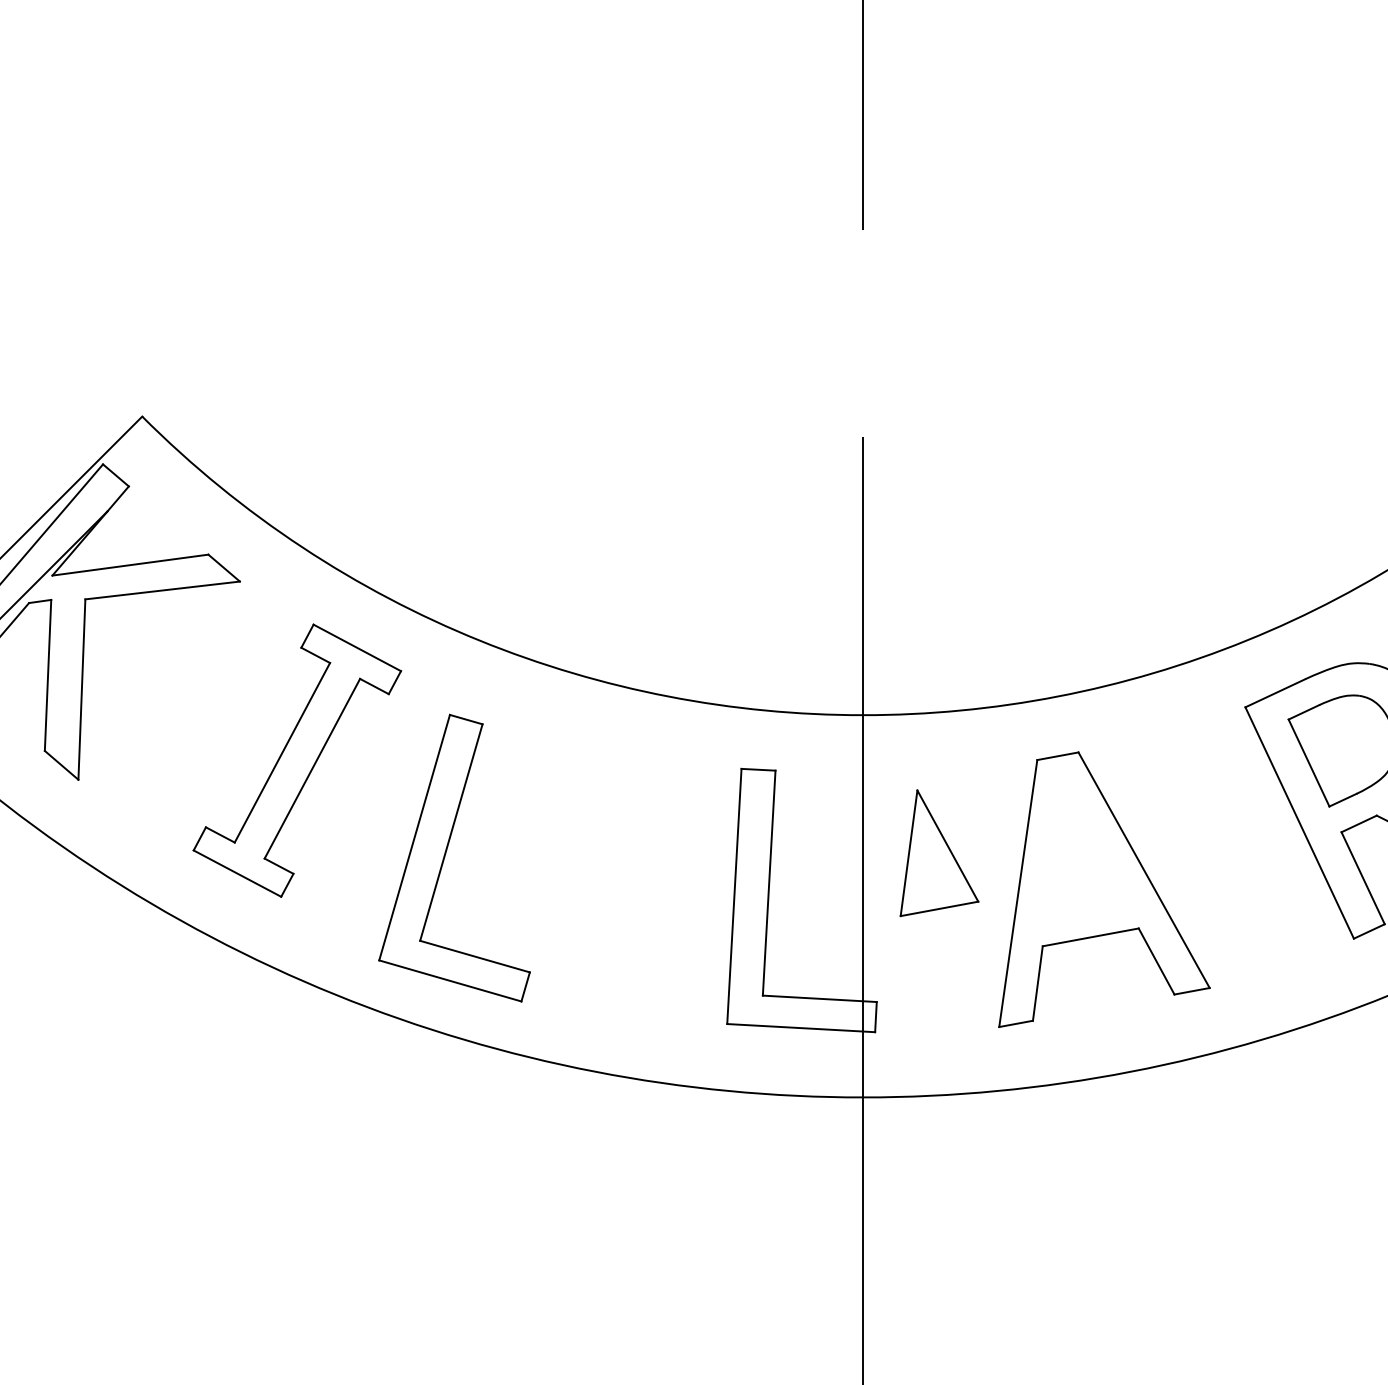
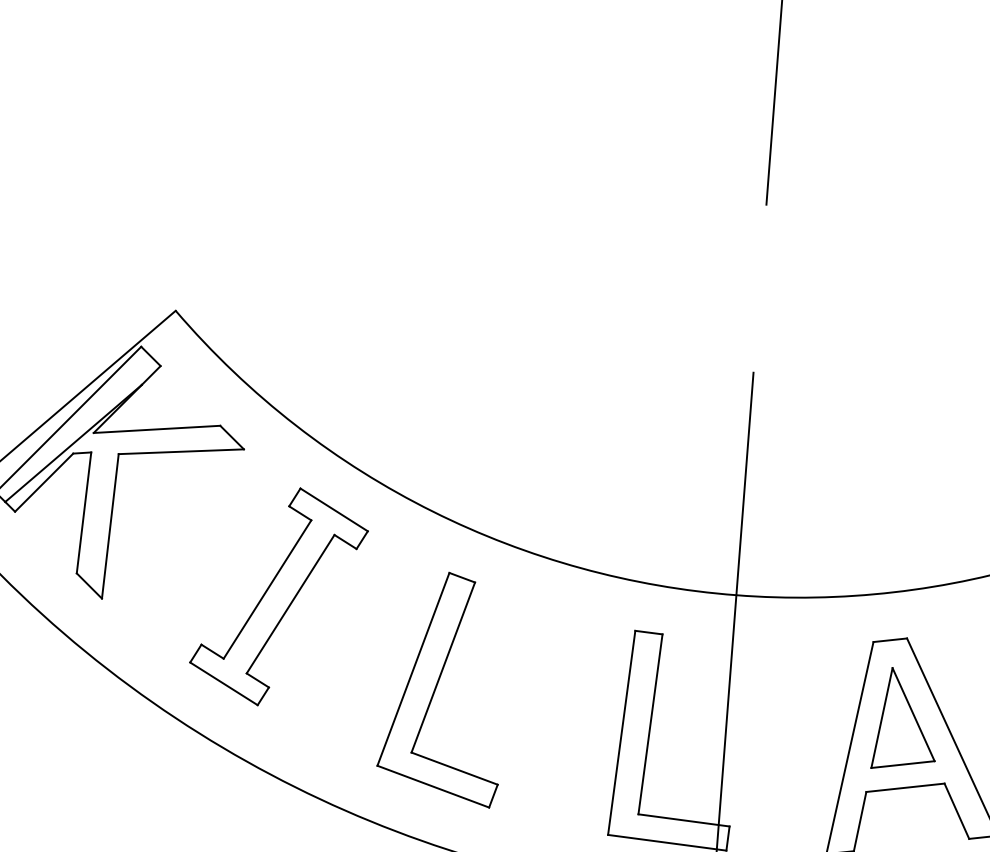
part: (446, 853) -> (438, 684), moved
part: (939, 853) -> (906, 720), moved

